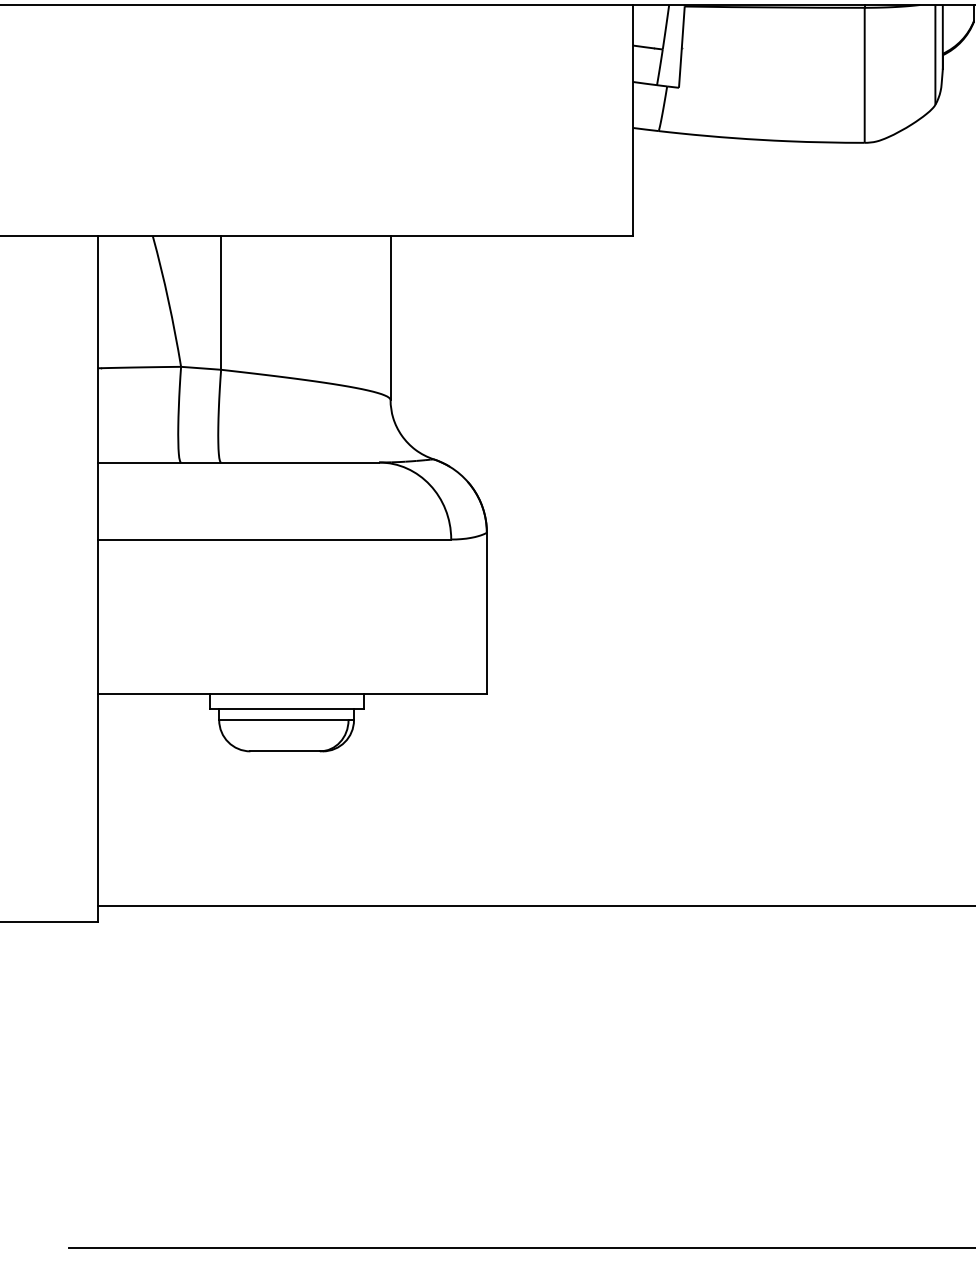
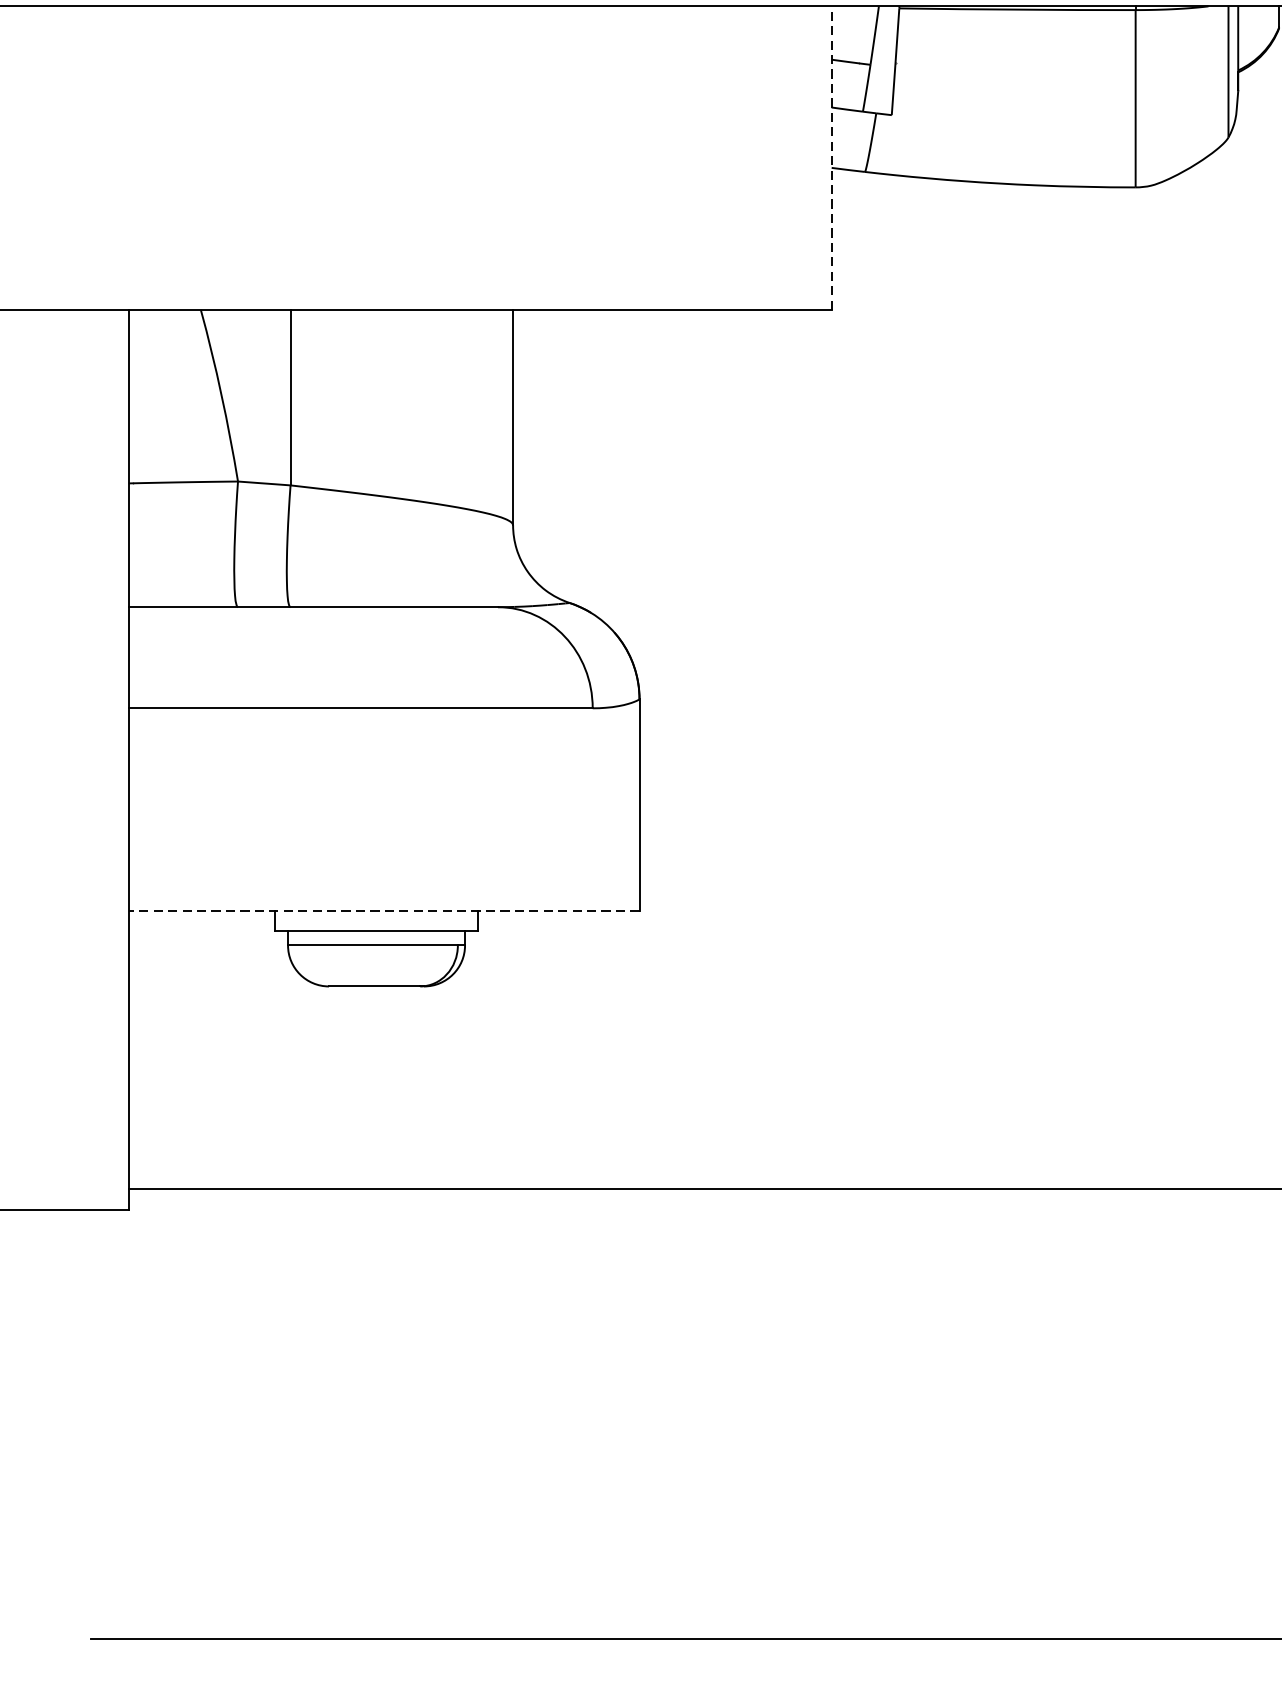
line: (633, 120) -> (832, 158), solid -> dashed
line: (291, 693) -> (382, 910), solid -> dashed

